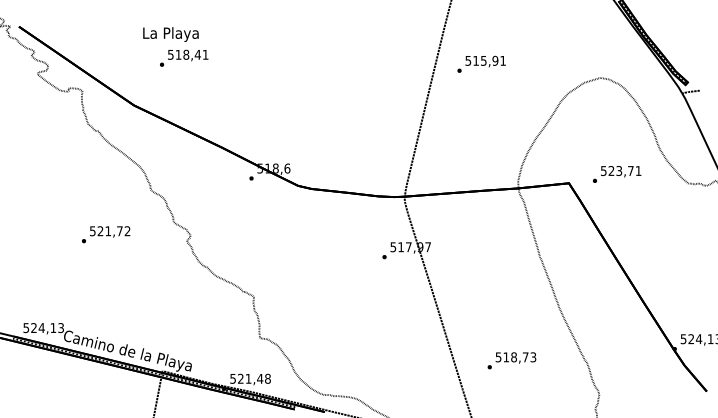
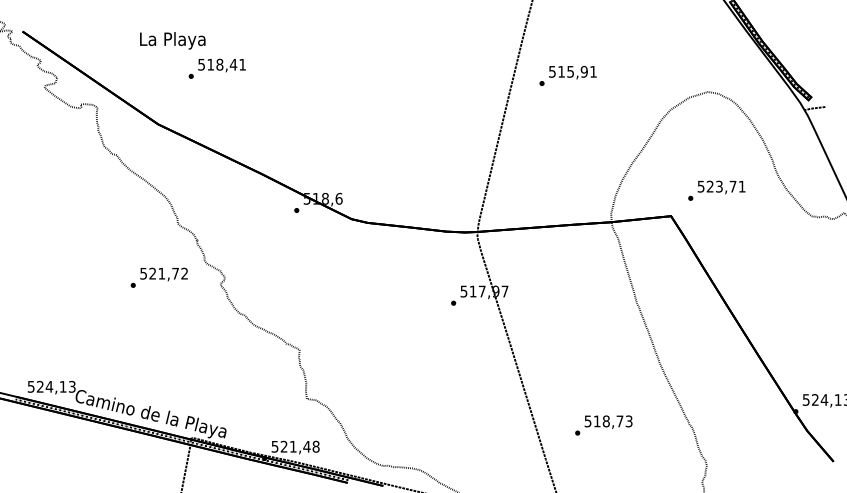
text: (170, 34) -> (172, 40), moved
text: (616, 174) -> (716, 190), moved
text: (105, 234) -> (158, 277), moved

